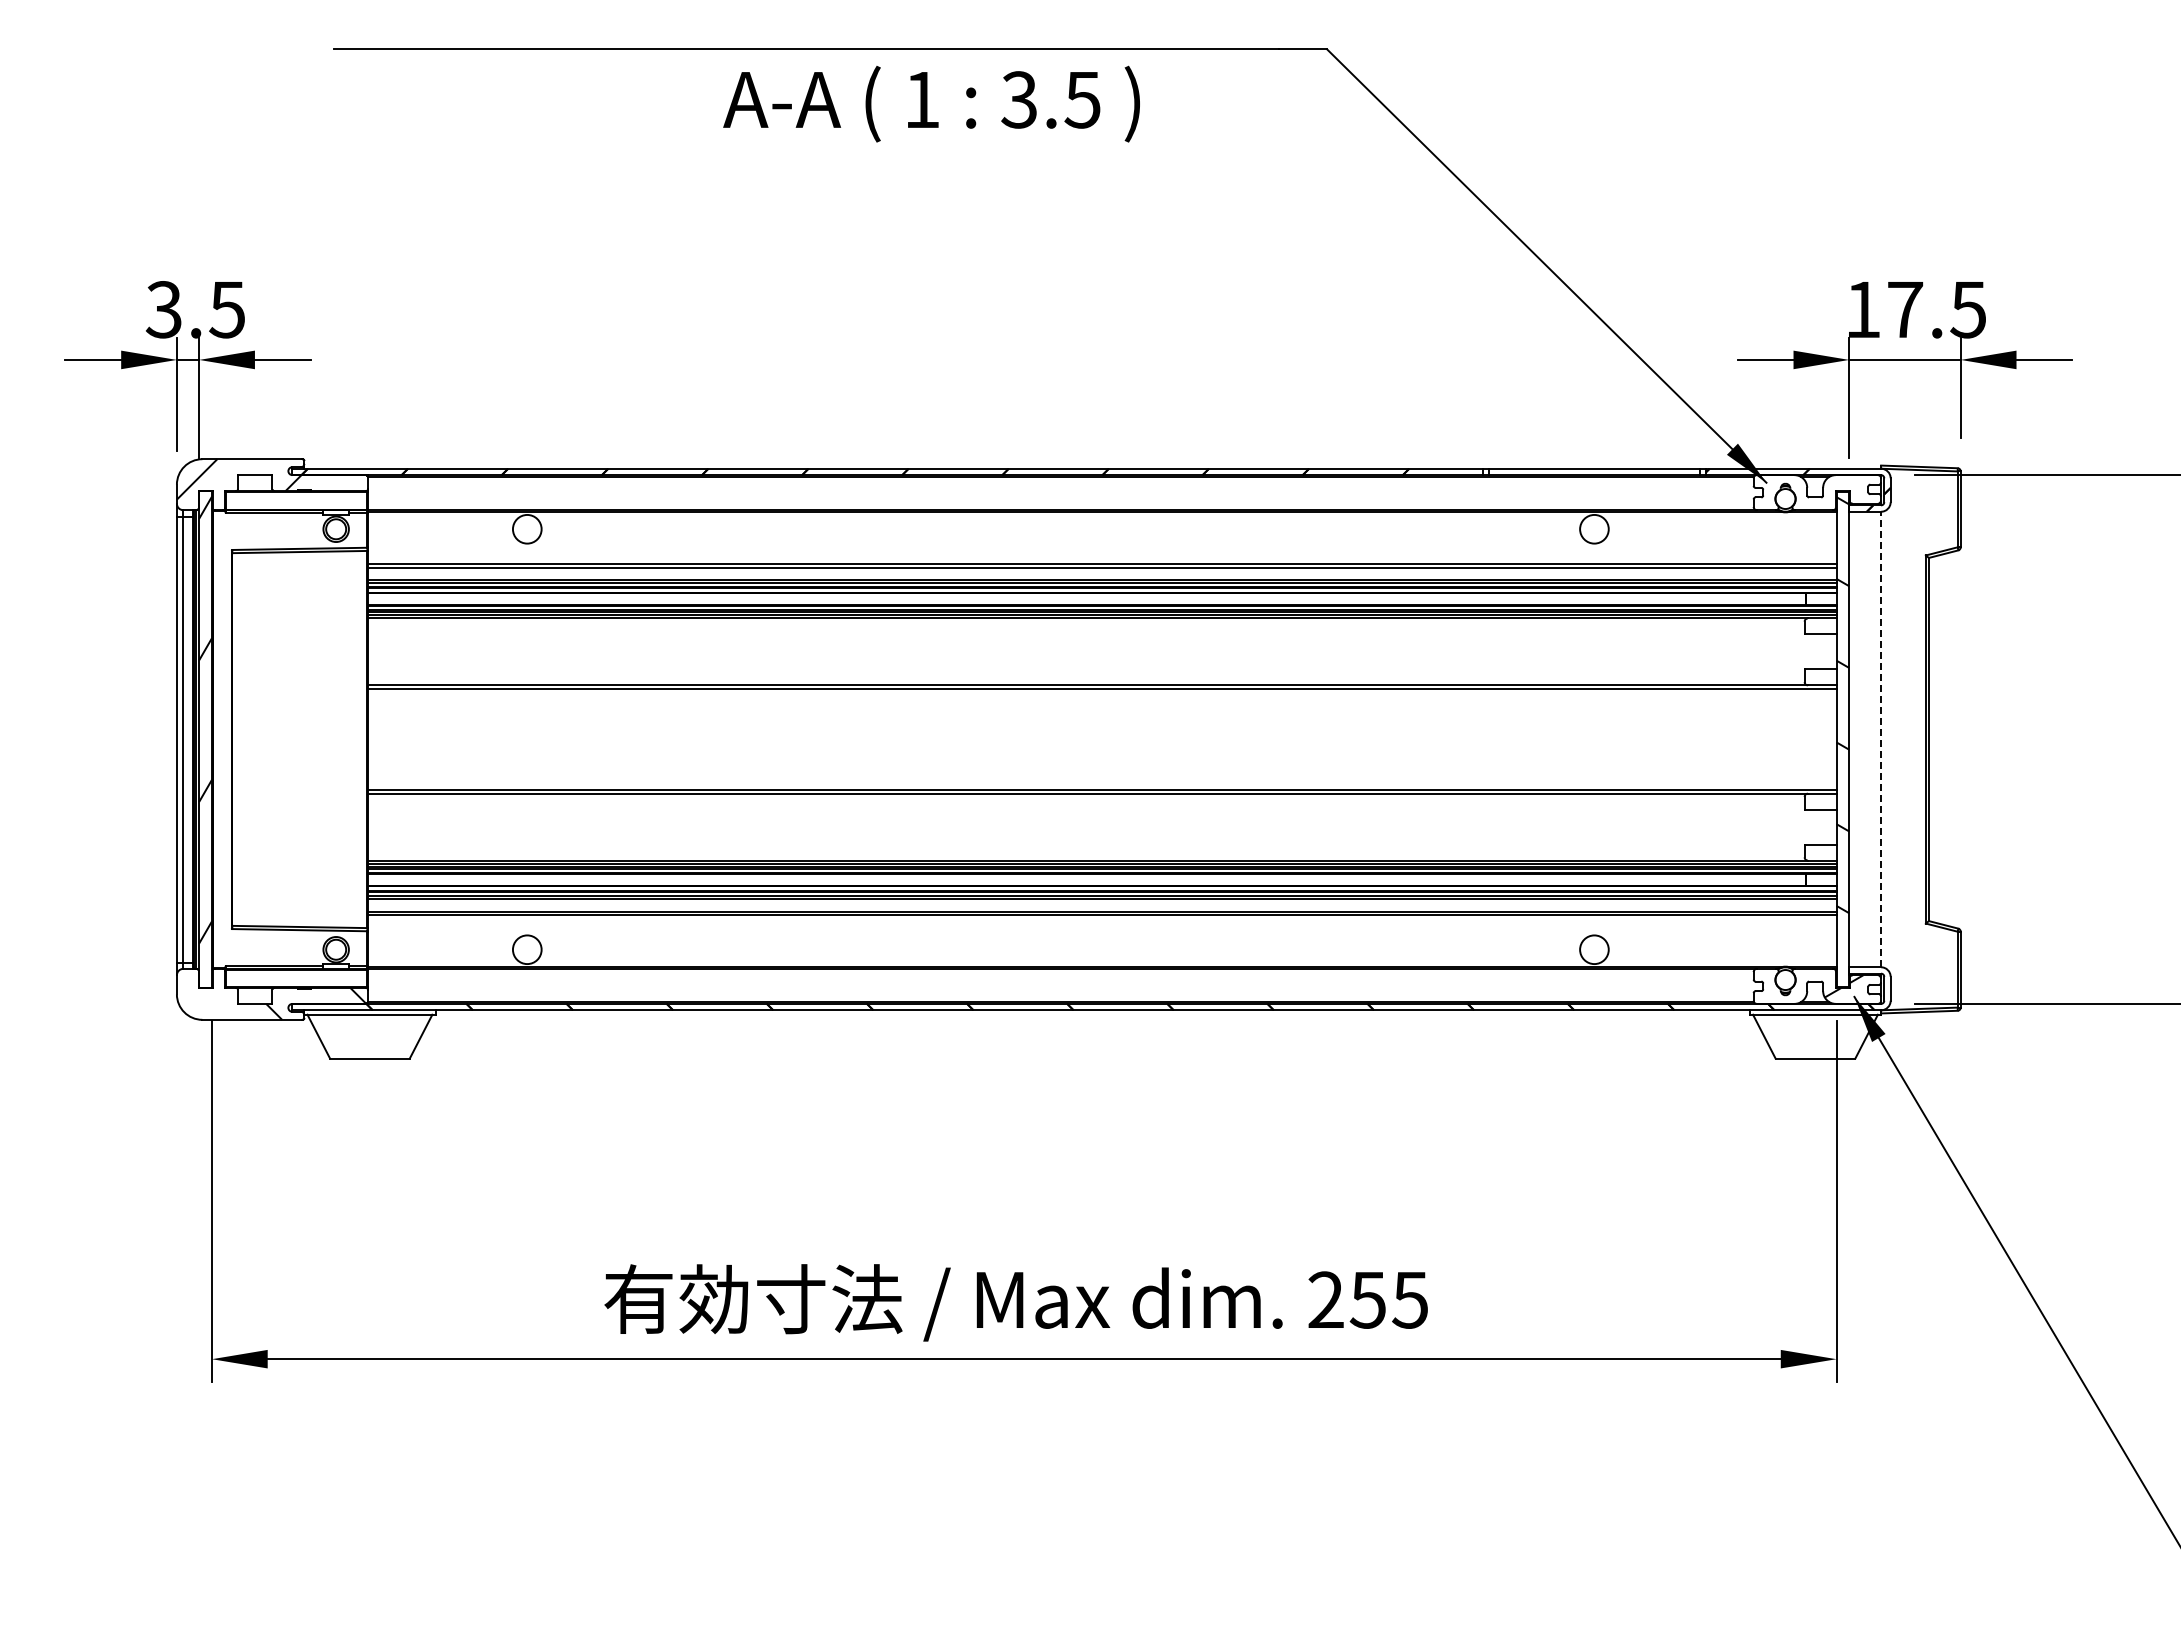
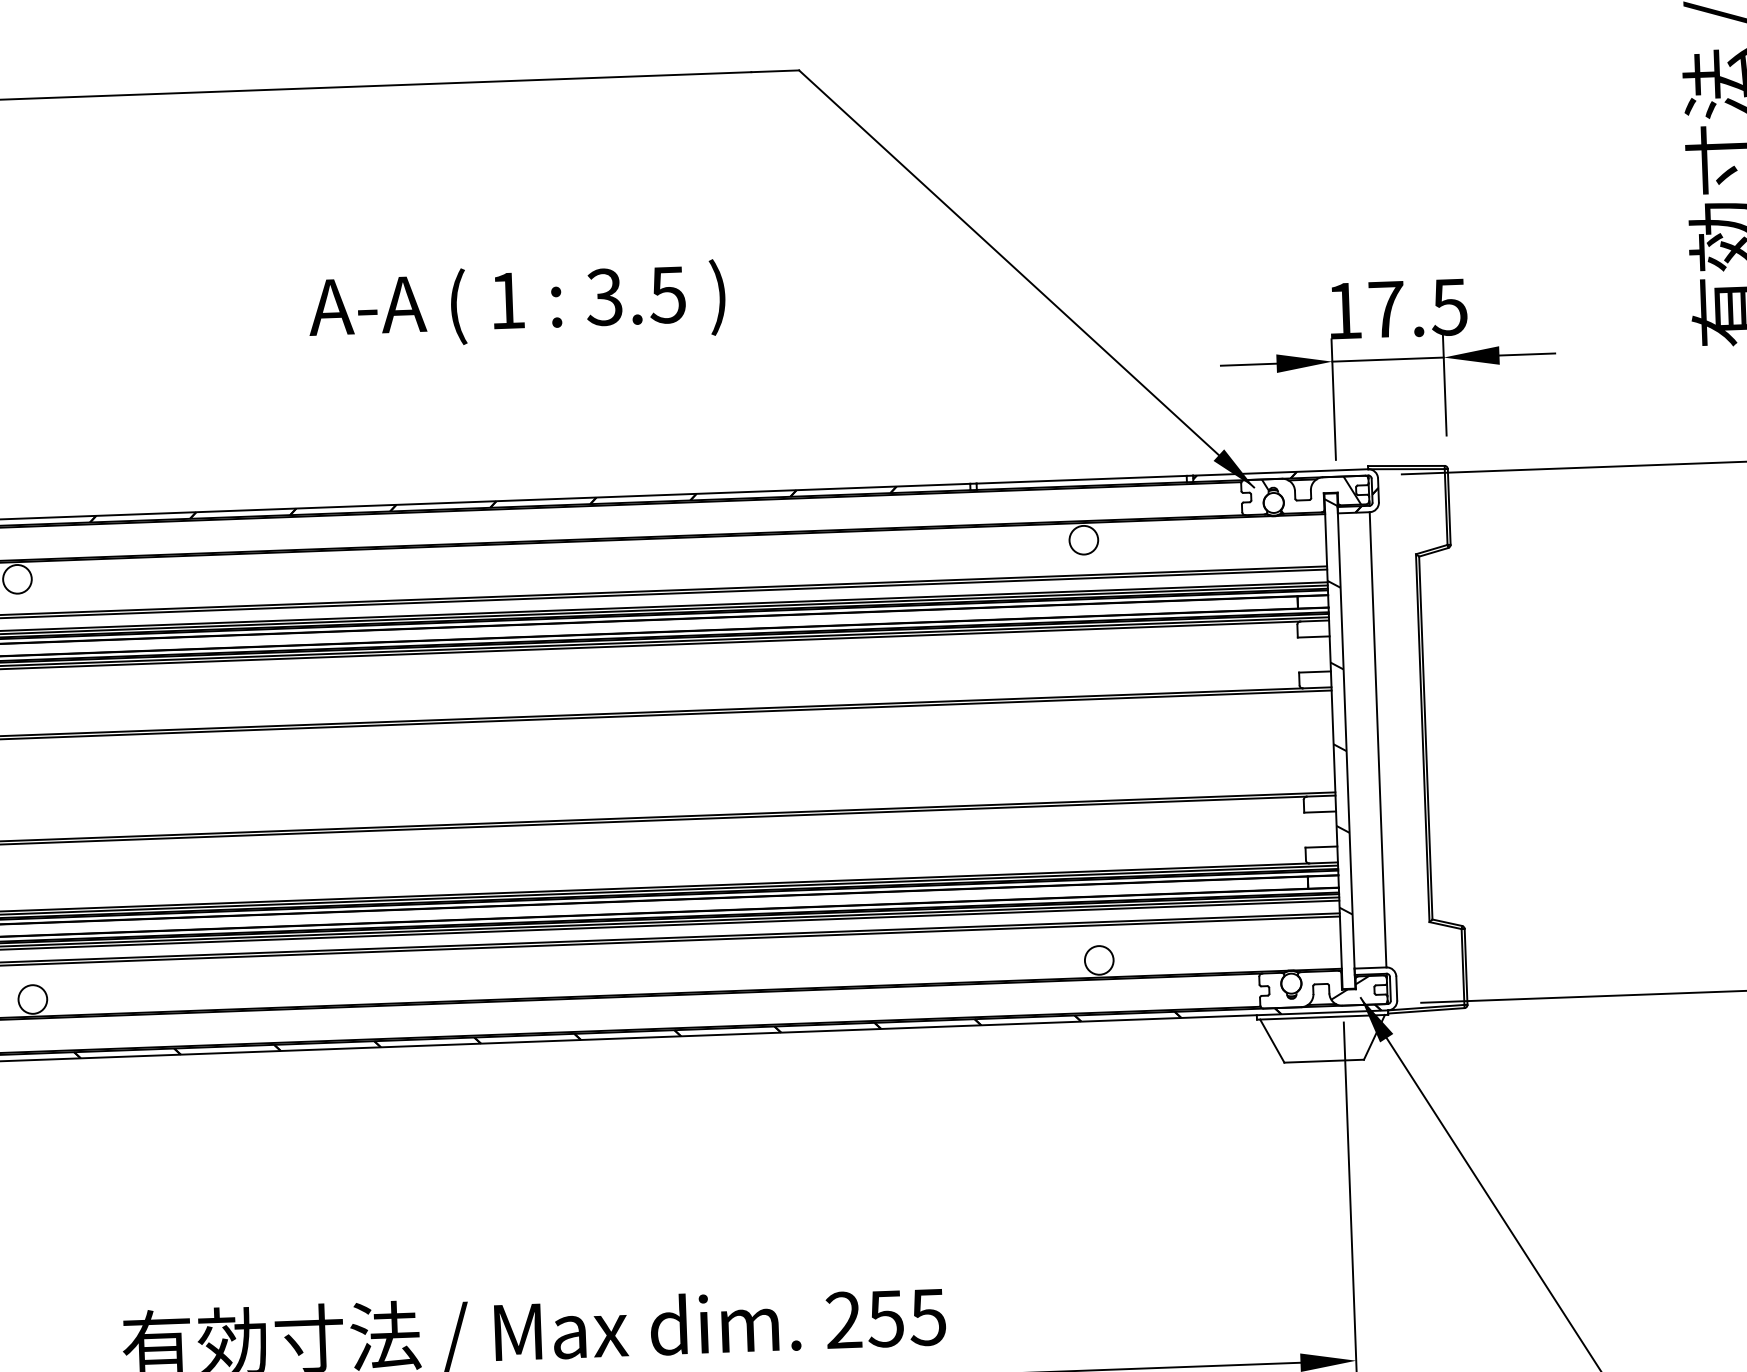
text: (931, 103) -> (516, 304), moved
hatch: (1823, 492) -> (1311, 495), added
line: (1881, 739) -> (1378, 739), dashed -> solid

